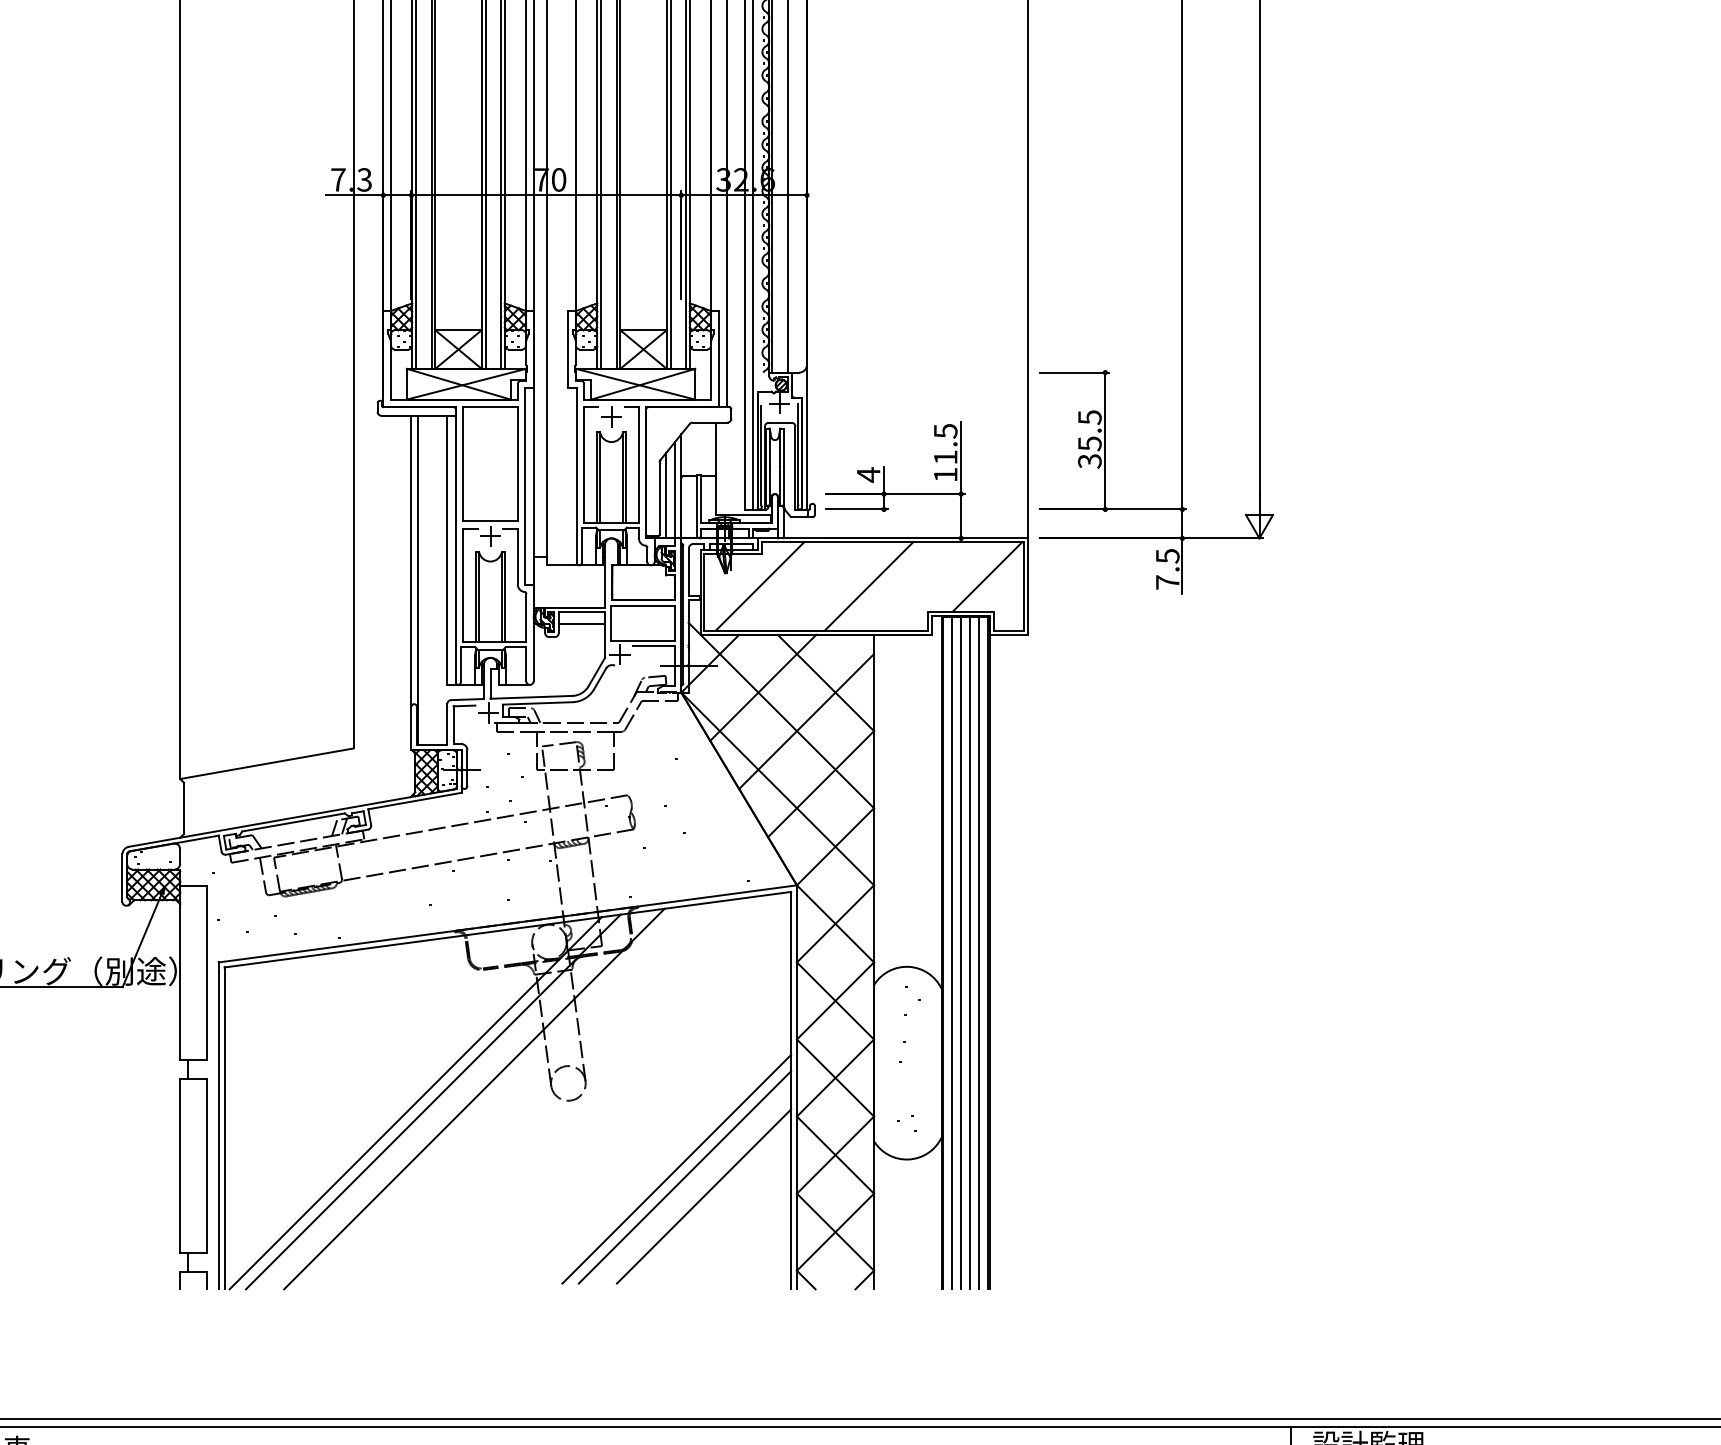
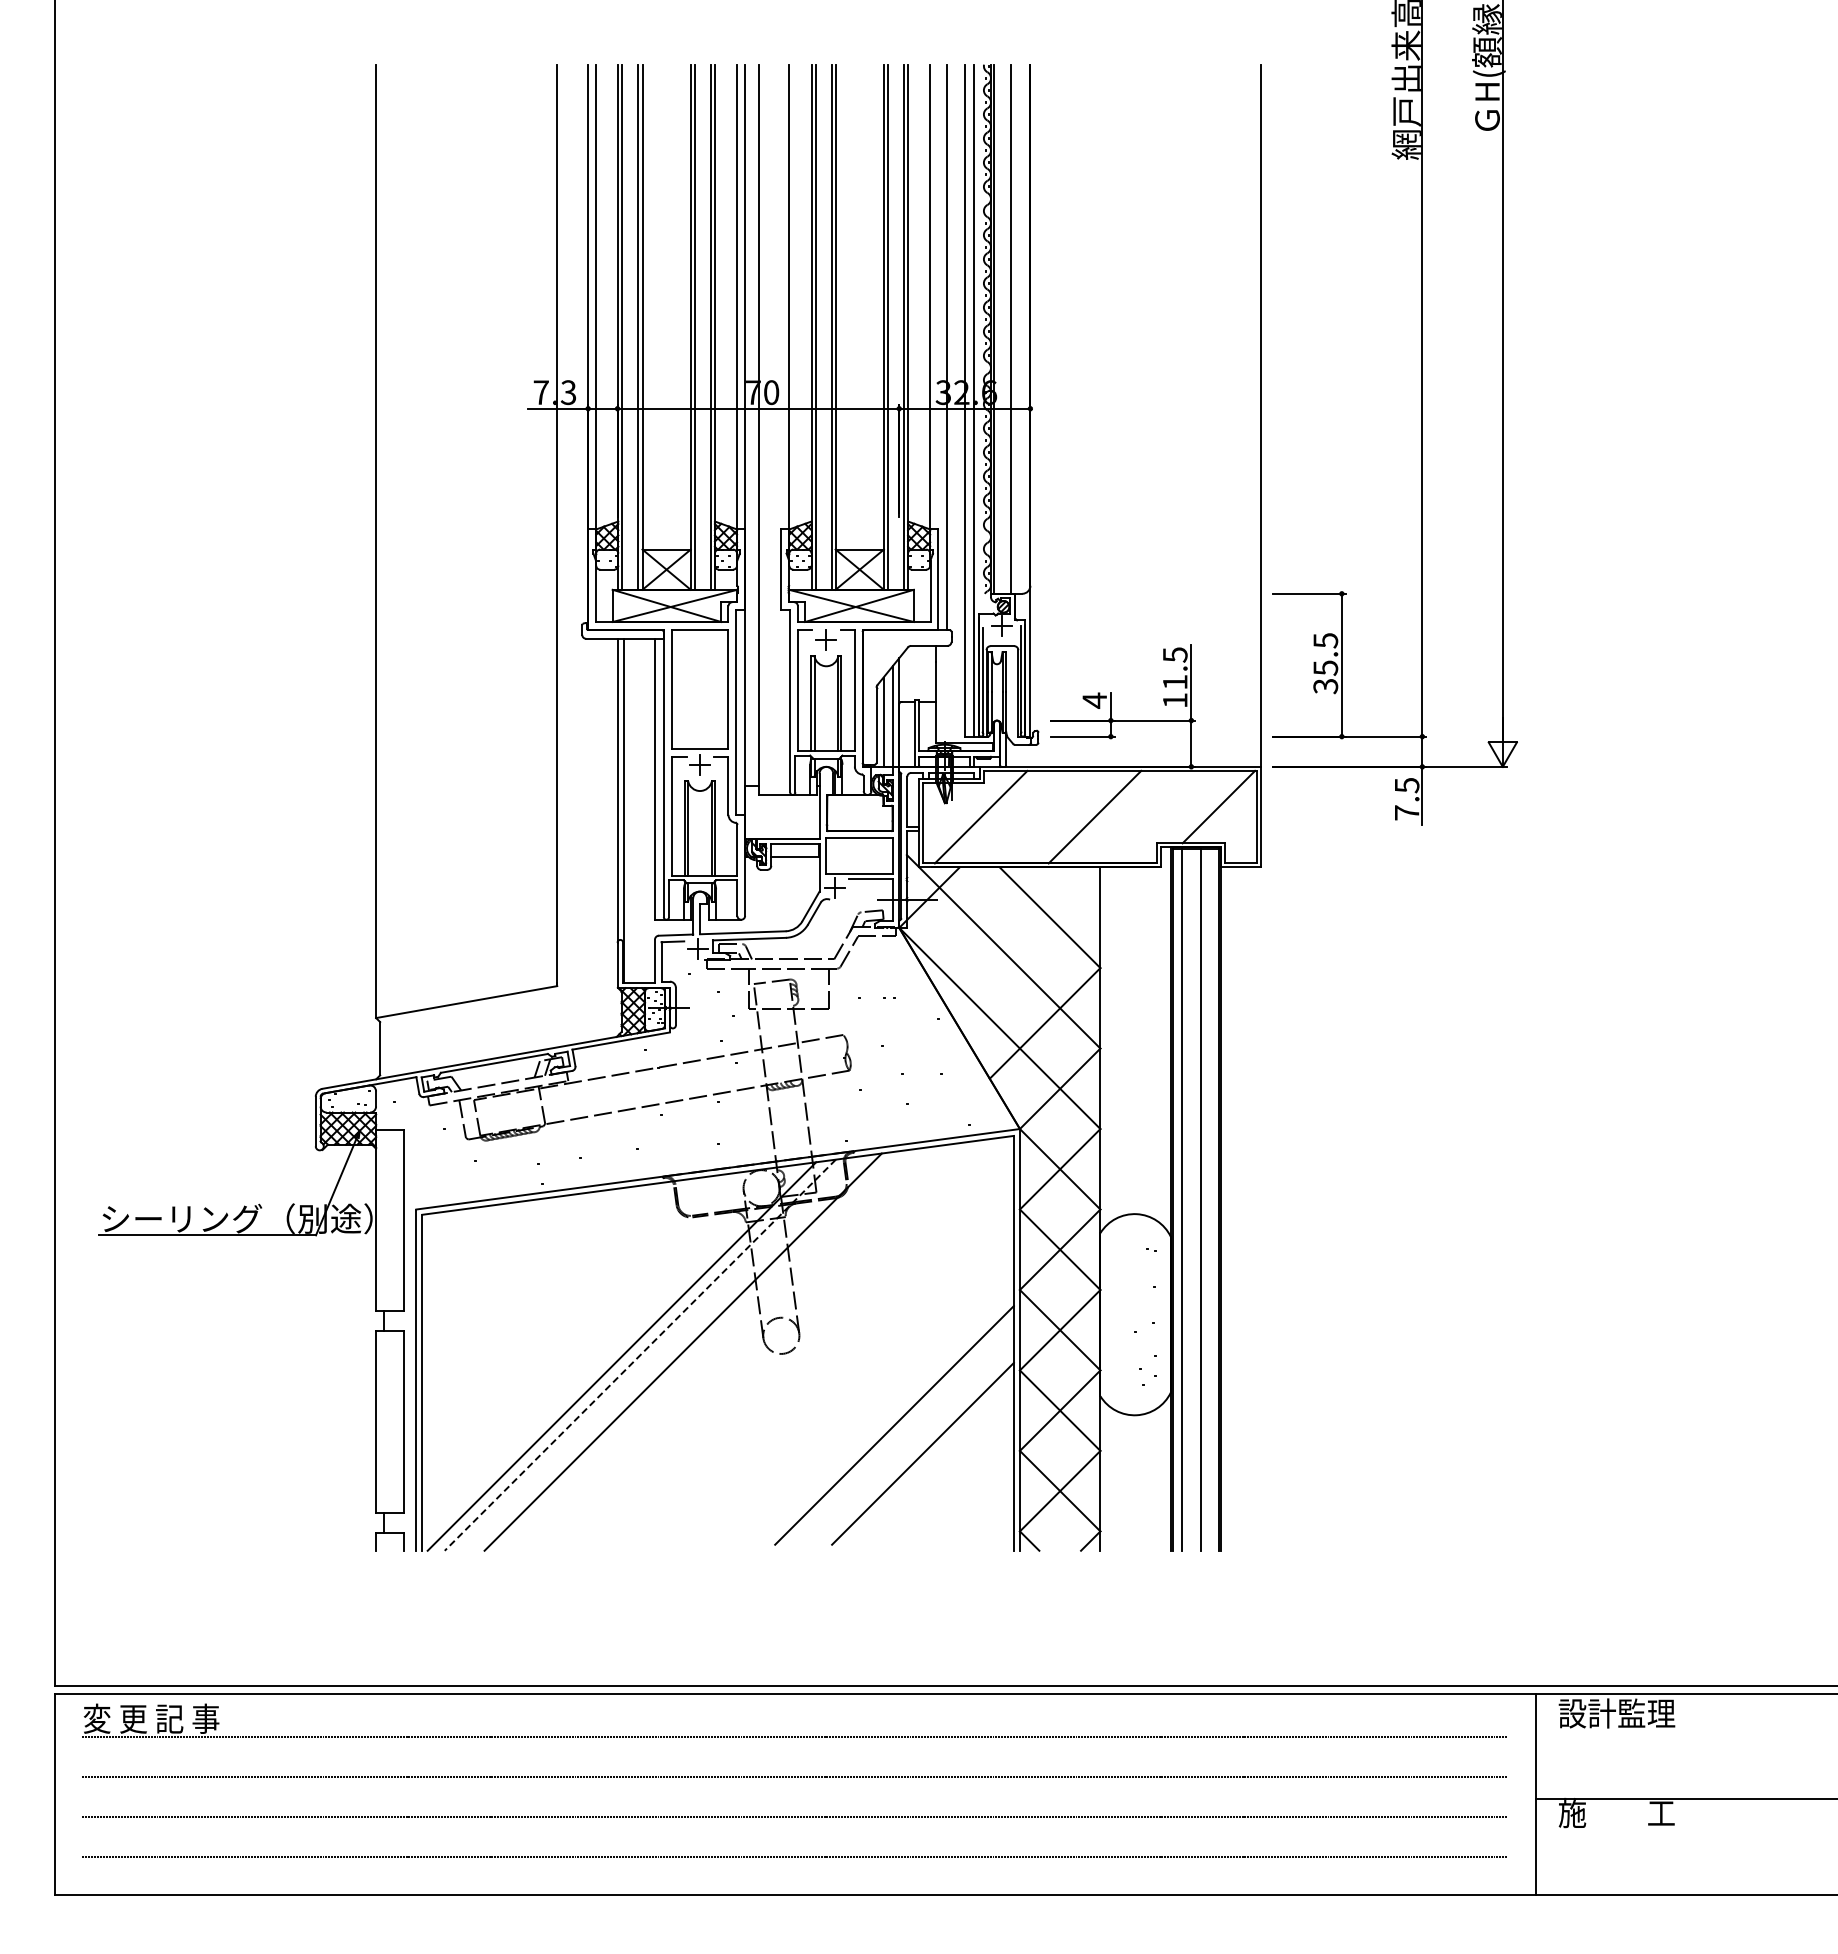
line: (762, 687) -> (984, 922), removed
line: (806, 721) -> (1029, 957), removed
line: (961, 952) -> (1191, 1199), removed
line: (978, 952) -> (1209, 1199), removed
line: (433, 1102) -> (640, 1355), solid -> dashed
line: (684, 1176) -> (902, 1433), removed

